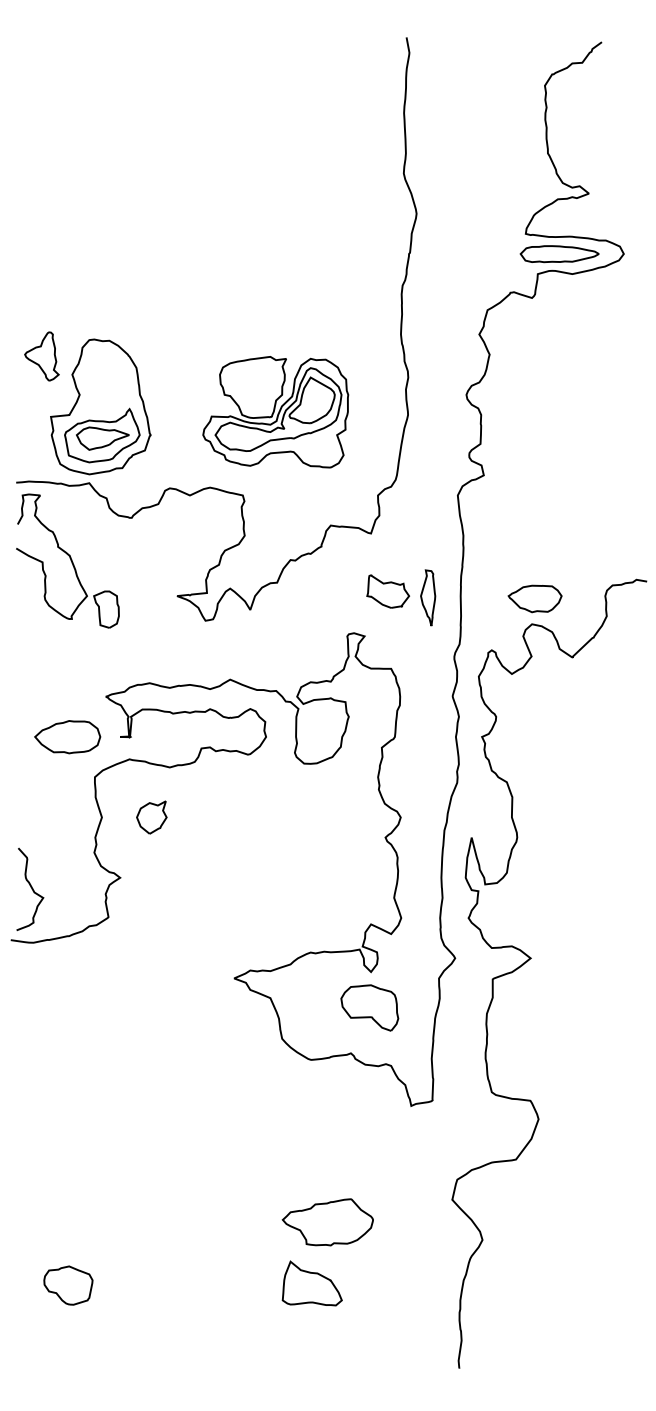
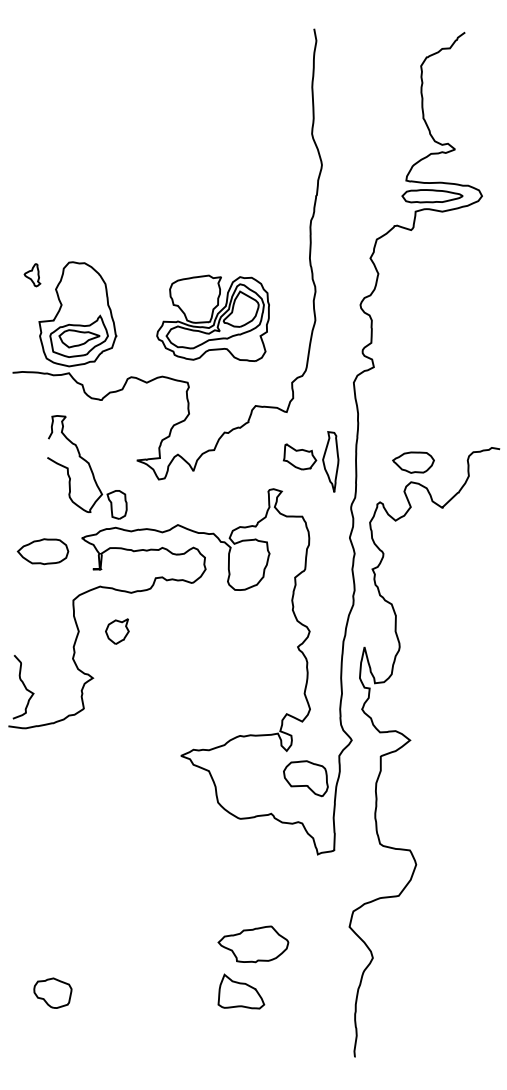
part: (41, 356) -> (32, 275), size x0.6
part: (67, 560) -> (86, 466), moved
part: (428, 597) -> (331, 461), size x1.4
part: (67, 737) -> (42, 551), moved
part: (369, 1007) -> (305, 778), moved

